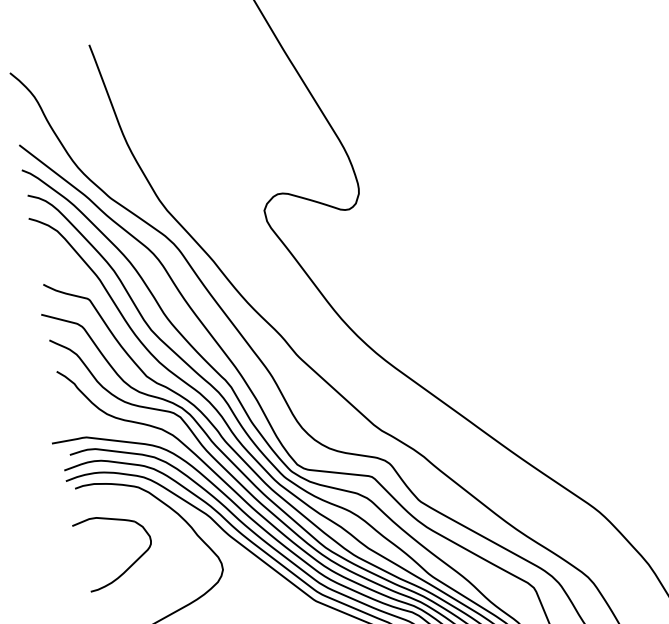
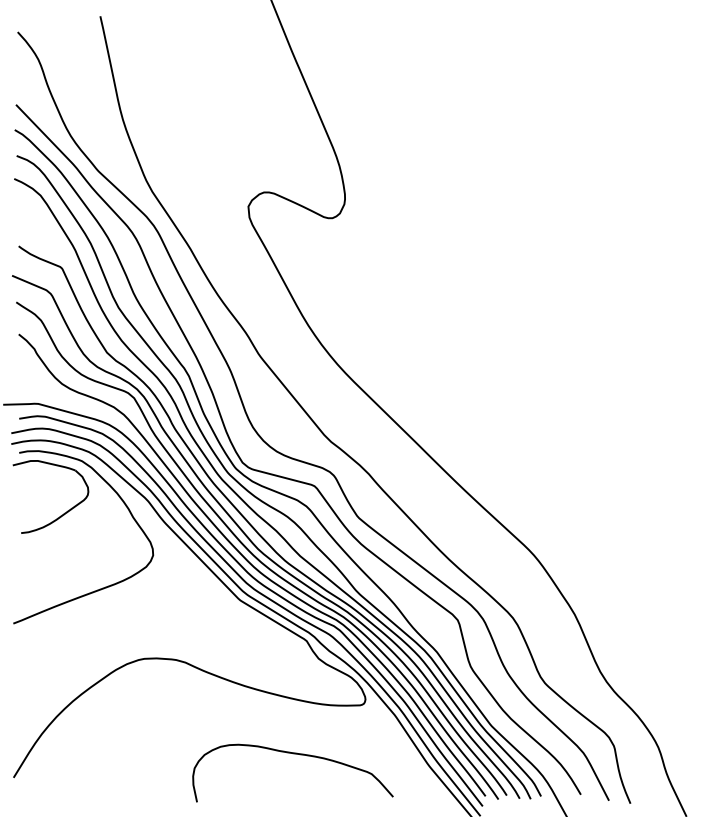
part: (130, 564) -> (64, 512), moved

